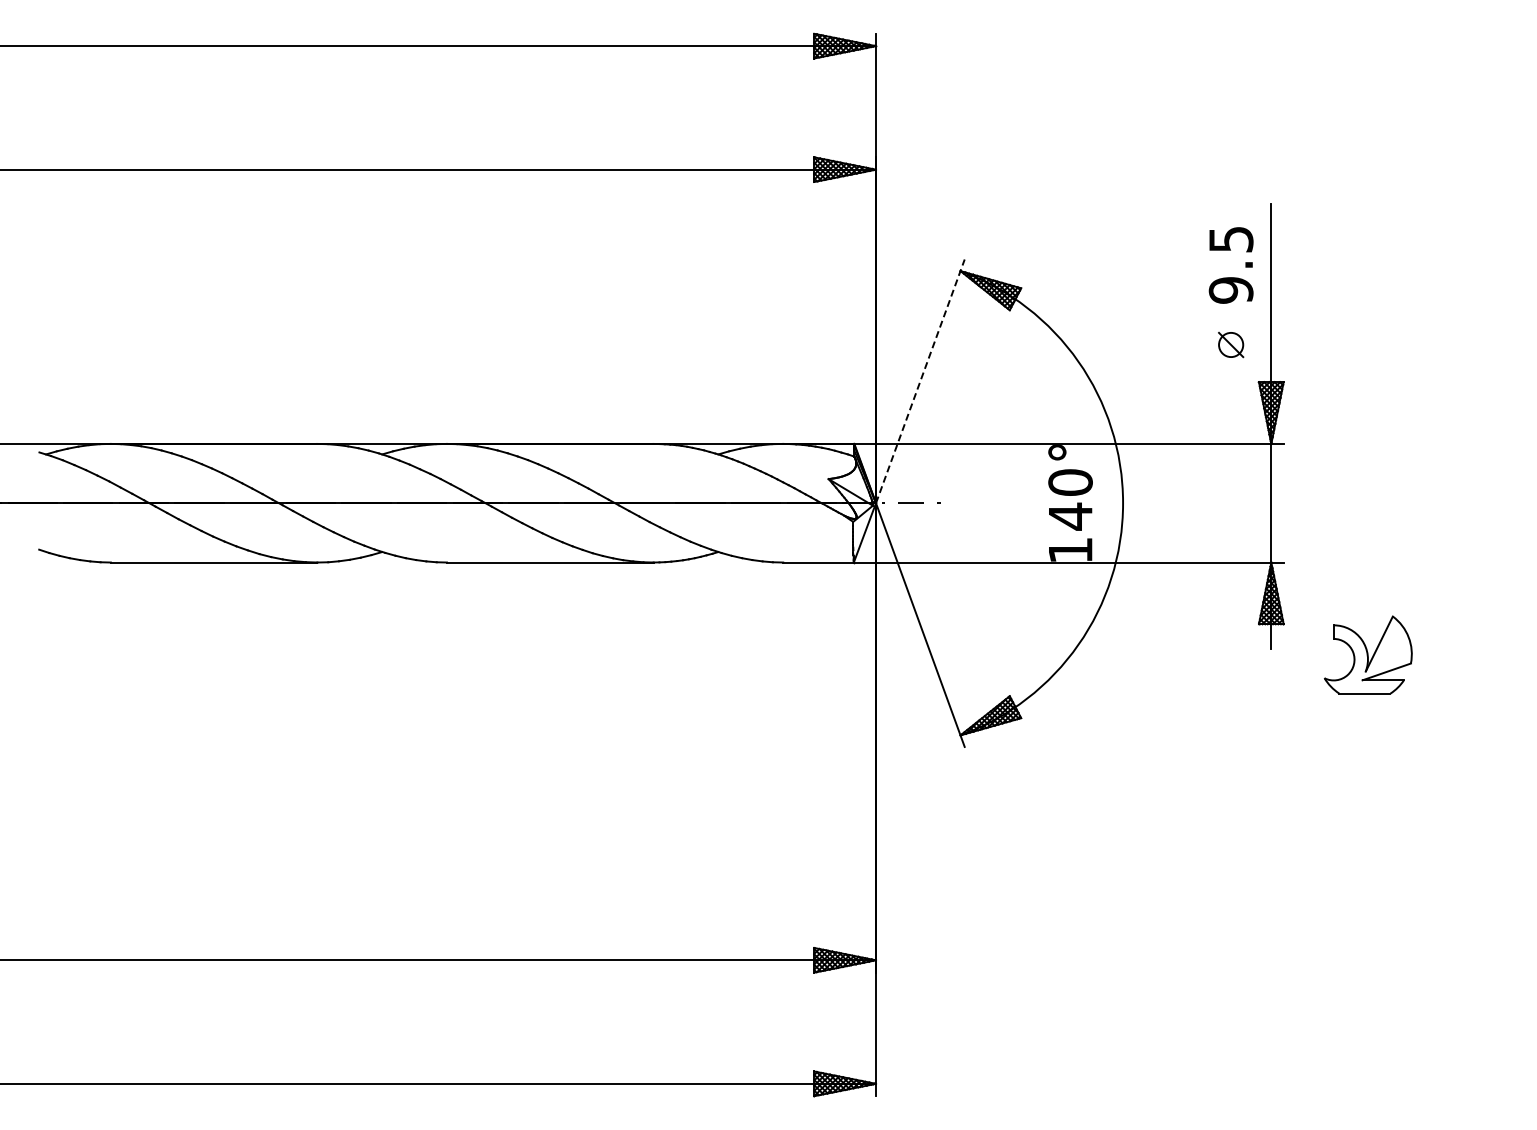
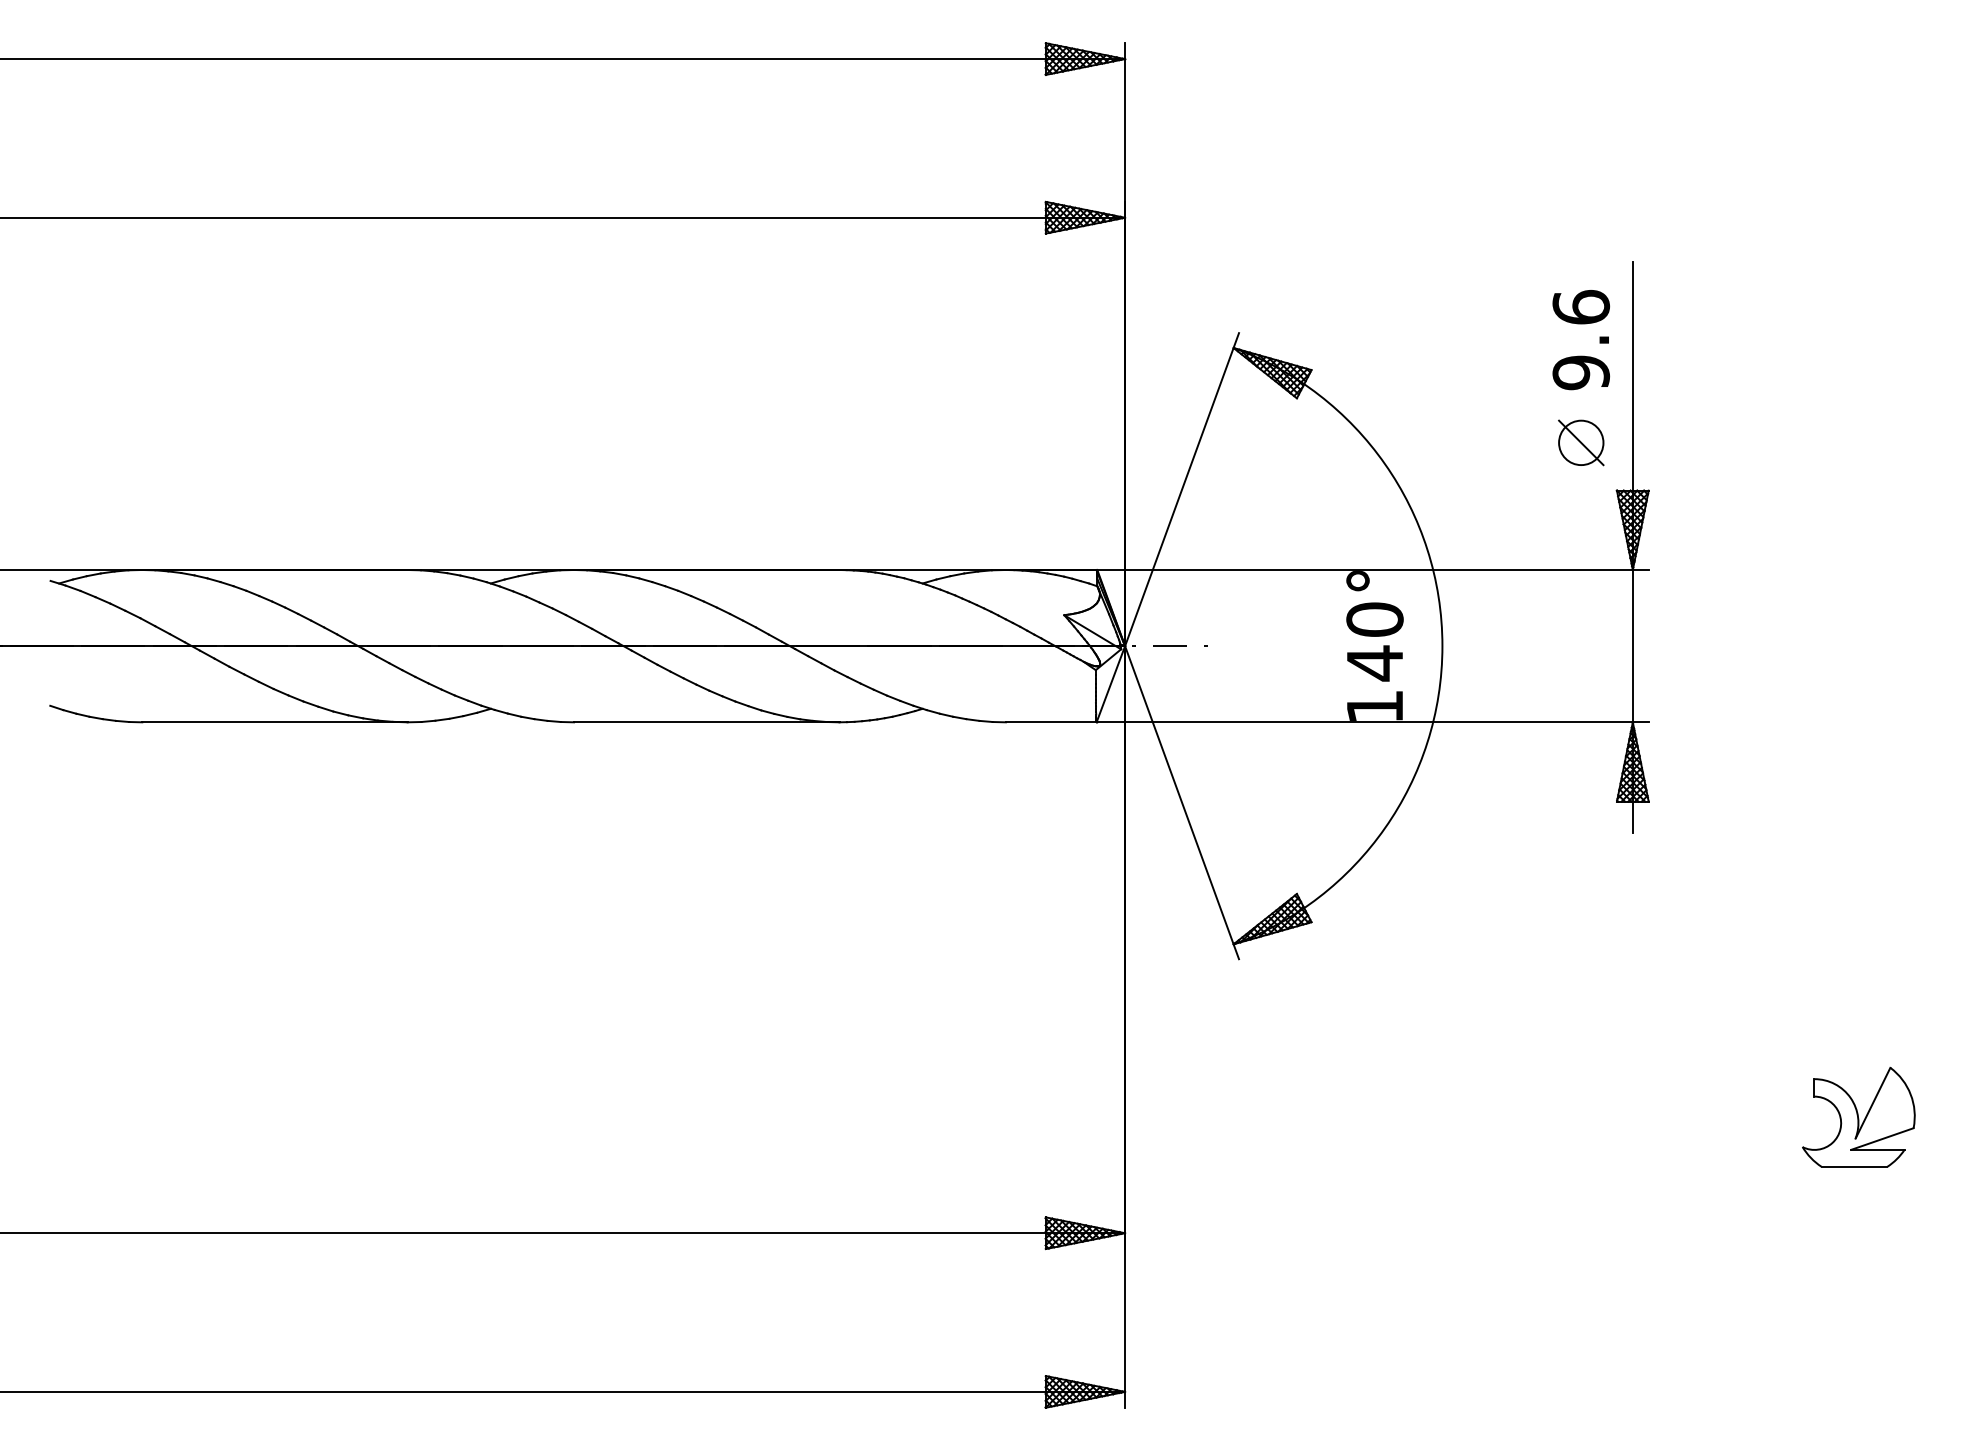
text: (1230, 238) -> (1580, 306), 9.5 -> 9.6
part: (1230, 344) -> (1580, 442), size x1.43
line: (920, 381) -> (1182, 489), dashed -> solid
part: (1368, 654) -> (1859, 1116), moved

